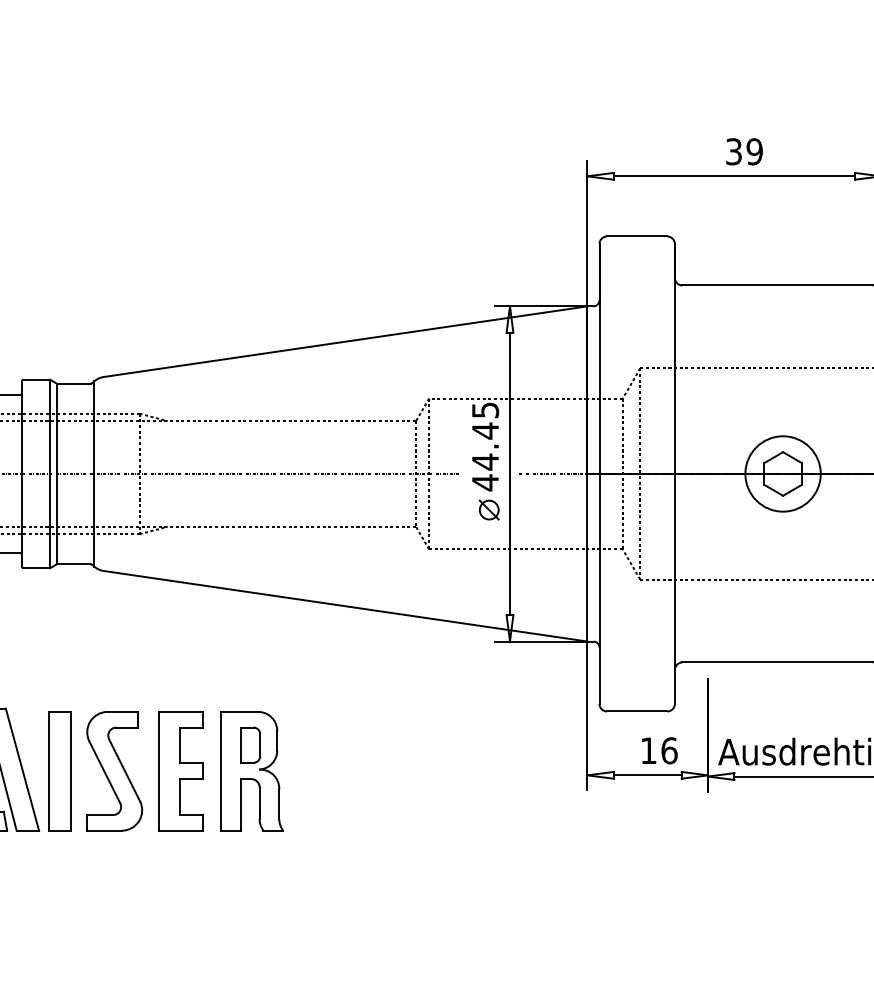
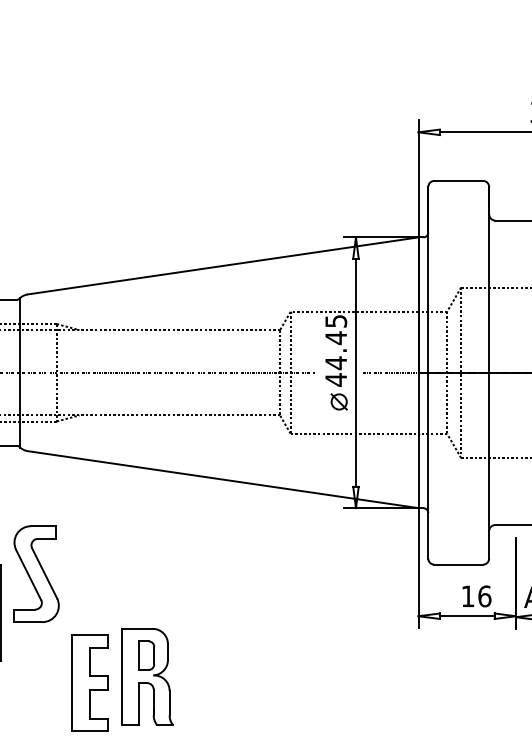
part: (114, 771) -> (36, 574), moved
part: (180, 771) -> (89, 683), moved
part: (251, 771) -> (147, 676), moved

